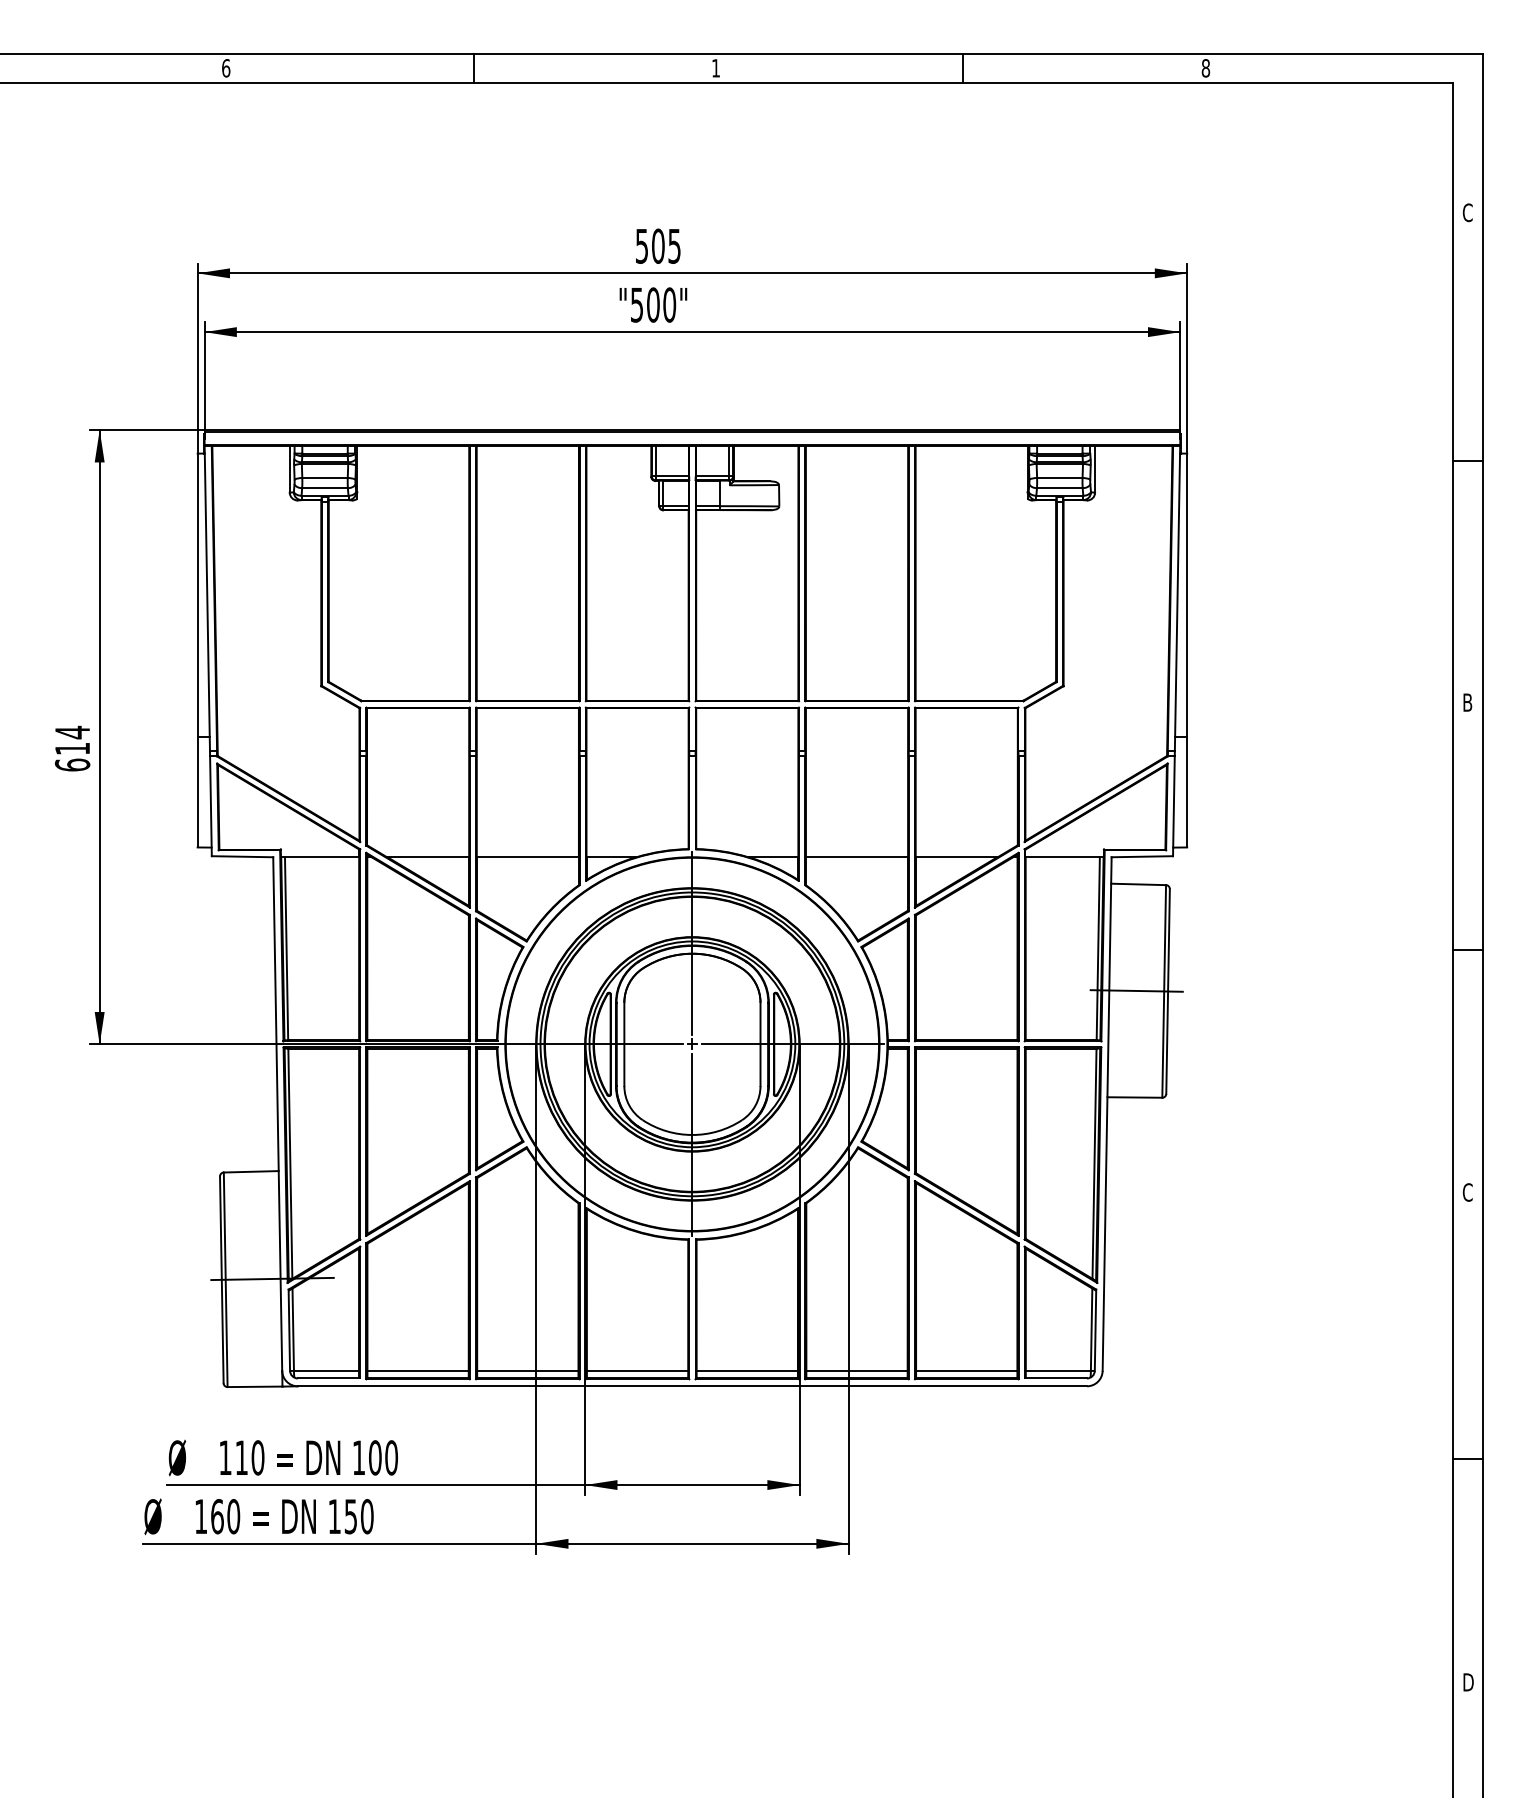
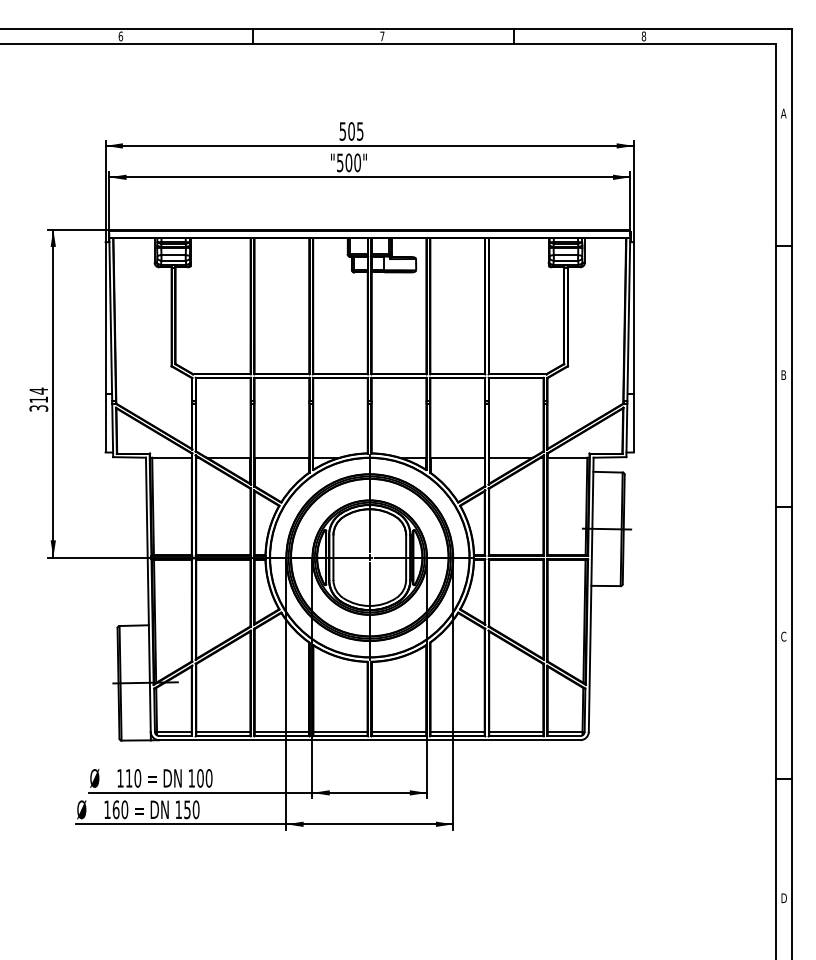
text: (716, 68) -> (382, 36), 1 -> 7
text: (1467, 212) -> (783, 113), C -> A
text: (71, 765) -> (38, 408), 614 -> 314

